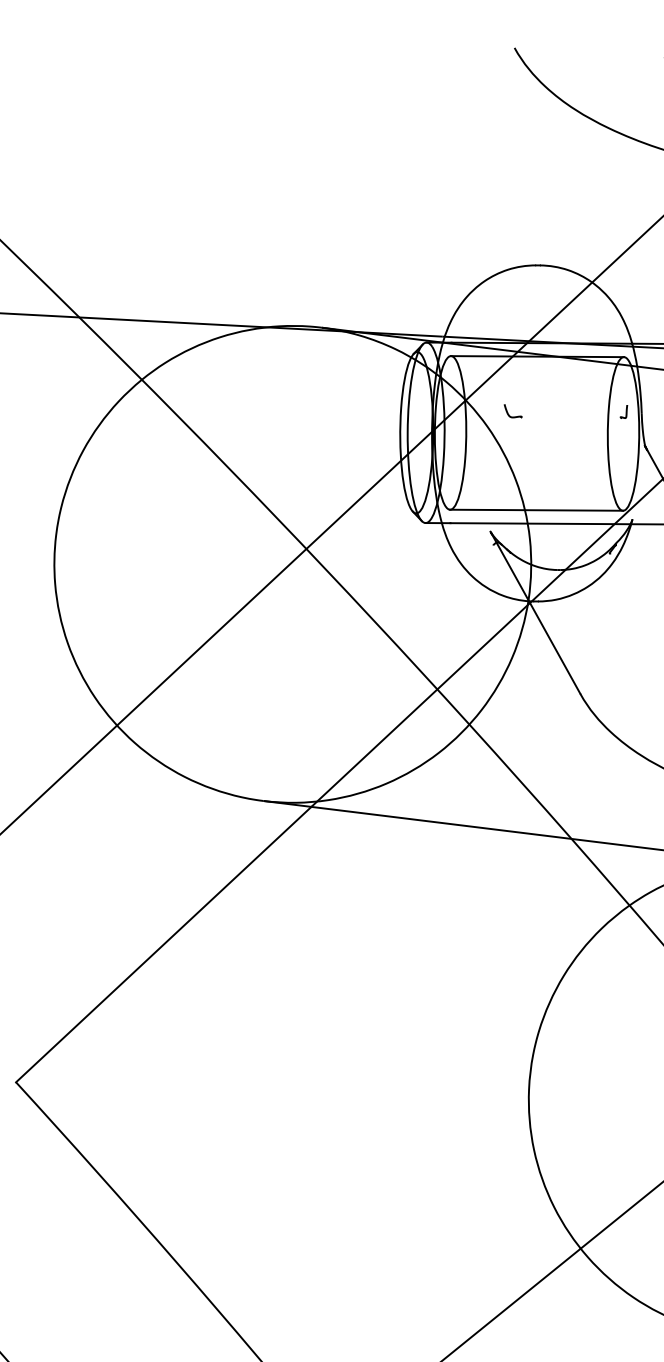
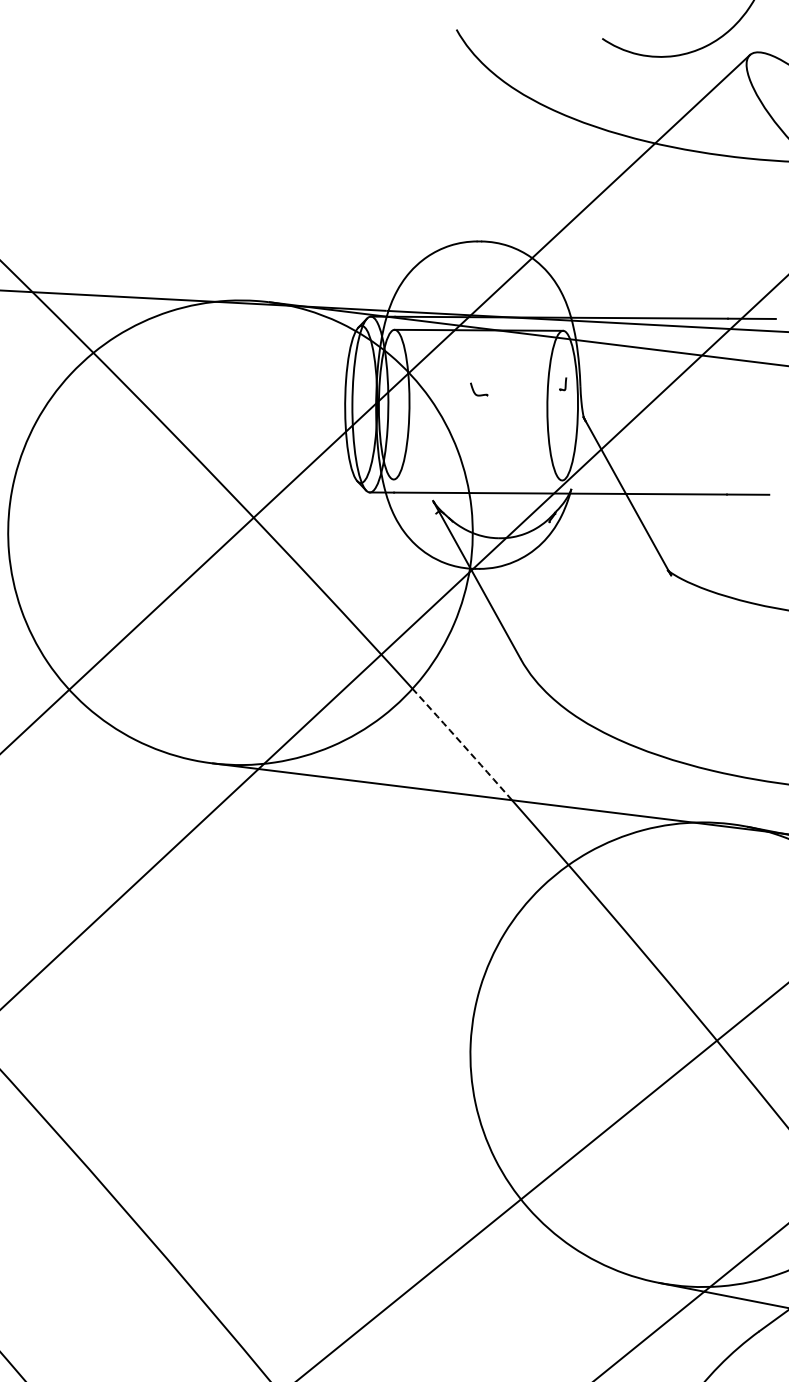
curve: (509, 414) -> (475, 392), moved
line: (536, 509) -> (477, 479), removed
arc: (520, 781) -> (462, 744), solid -> dashed

